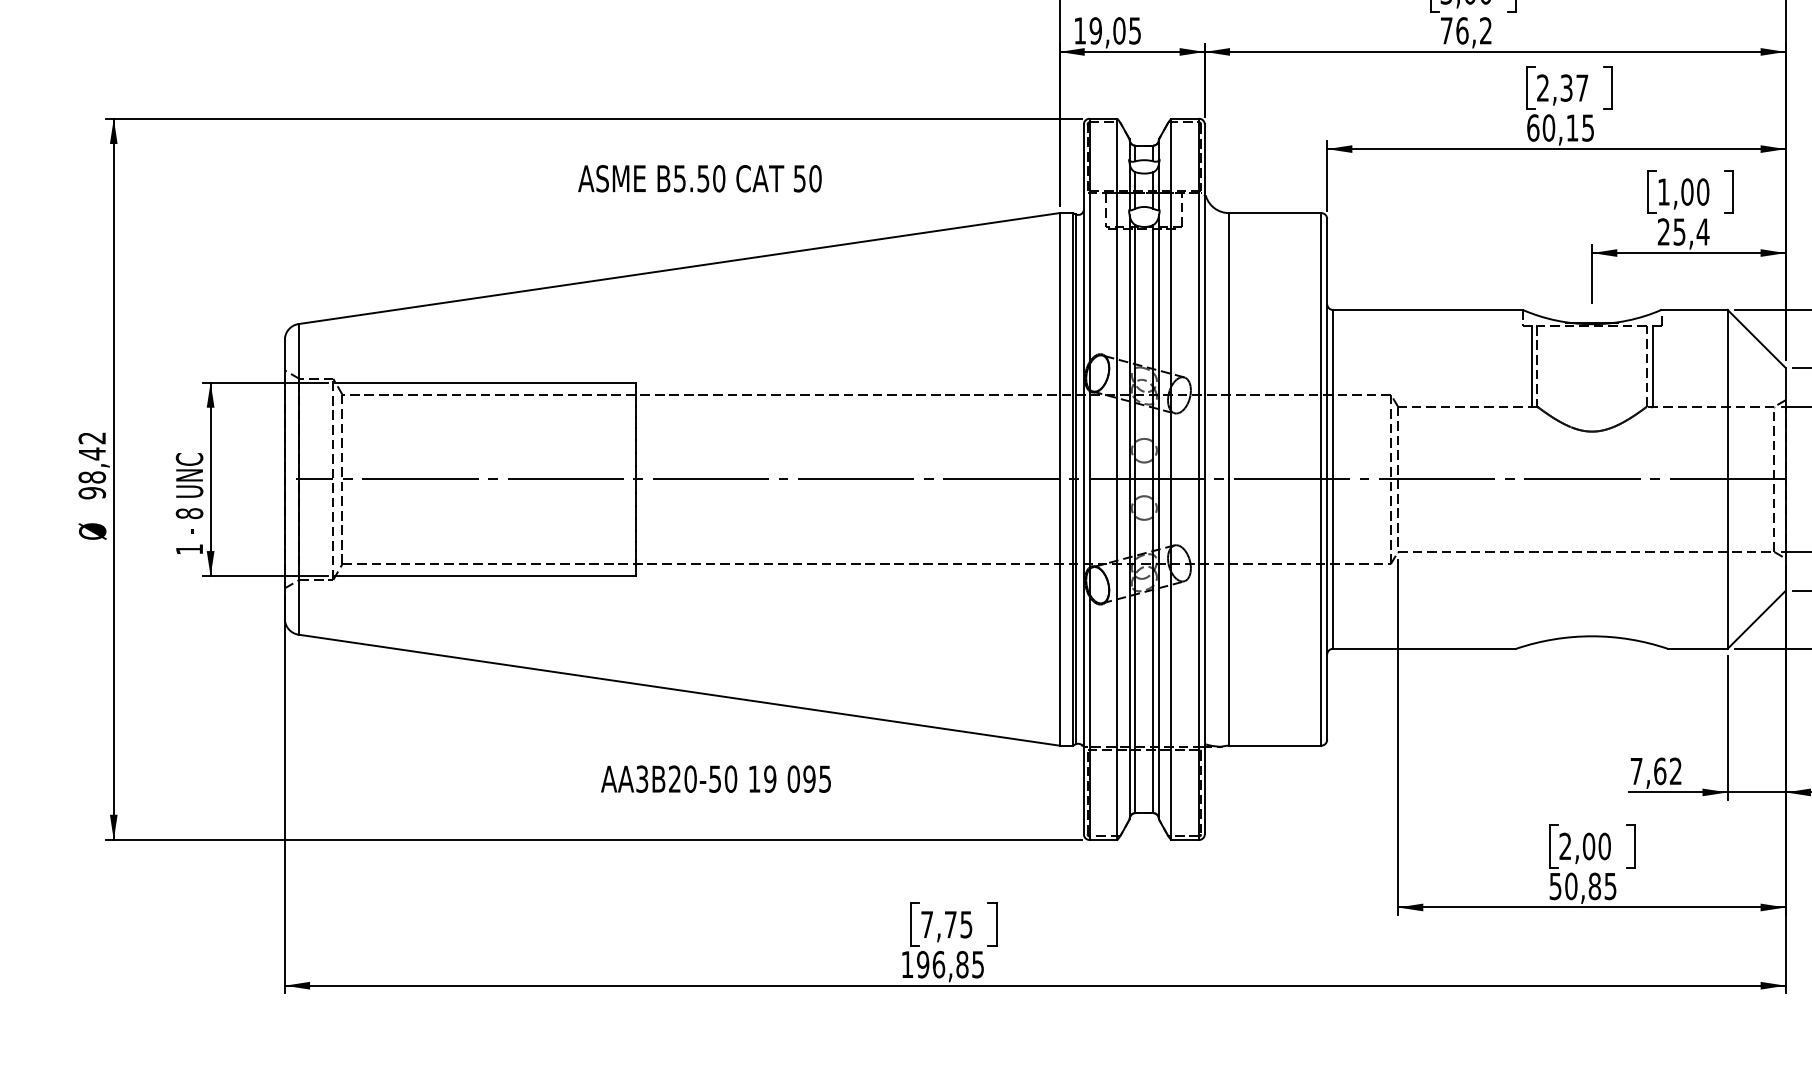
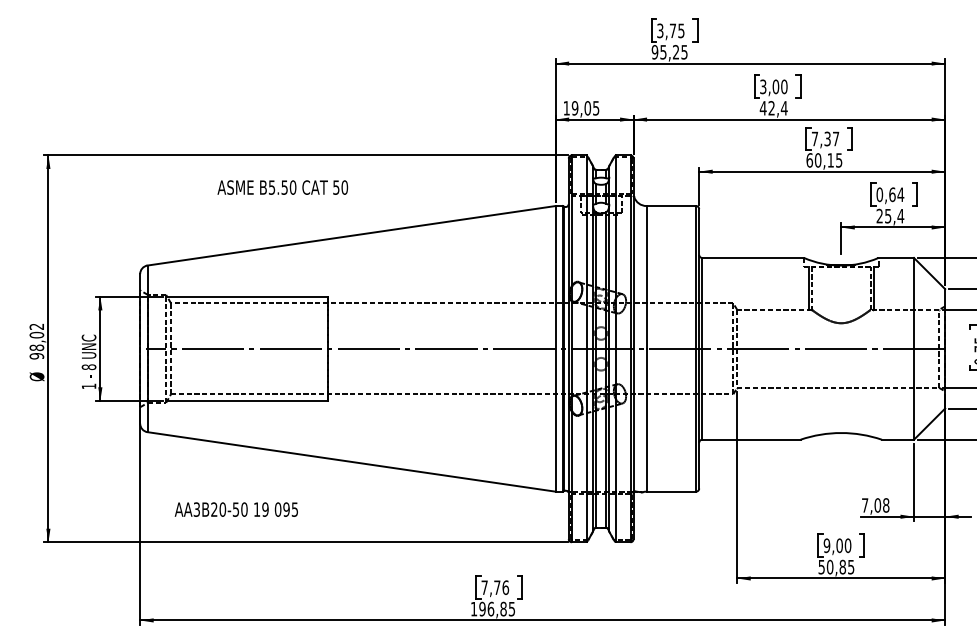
text: (1465, 31) -> (773, 108), 76,2 -> 42,4
text: (1542, 87) -> (814, 138), 2,37 -> 7,37
text: (699, 178) -> (282, 187), moved
text: (1683, 191) -> (890, 194), 1,00 -> 0,64
text: (91, 452) -> (36, 334), 98,42 -> 98,02
text: (1667, 771) -> (881, 505), 7,62 -> 7,08
text: (714, 778) -> (235, 509), moved
text: (1564, 846) -> (826, 545), 2,00 -> 9,00
text: (966, 924) -> (505, 587), 7,75 -> 7,76

